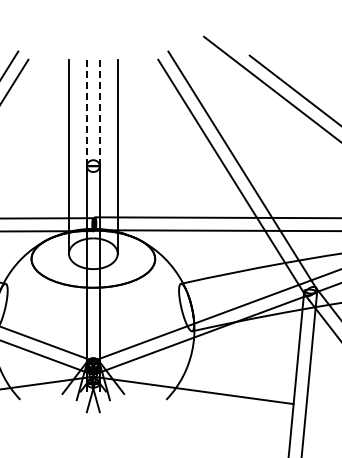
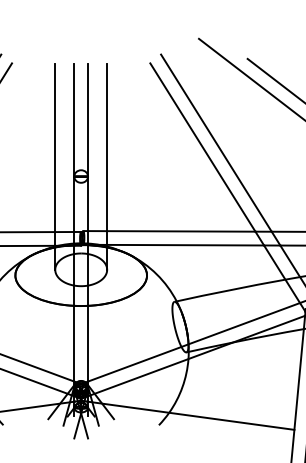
line: (86, 112) -> (73, 119), dashed -> solid
line: (99, 112) -> (87, 119), dashed -> solid

